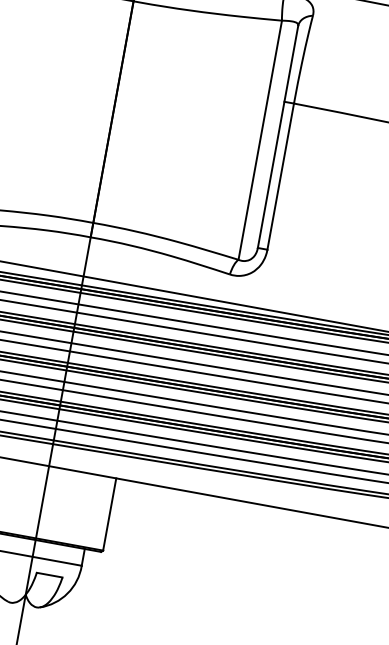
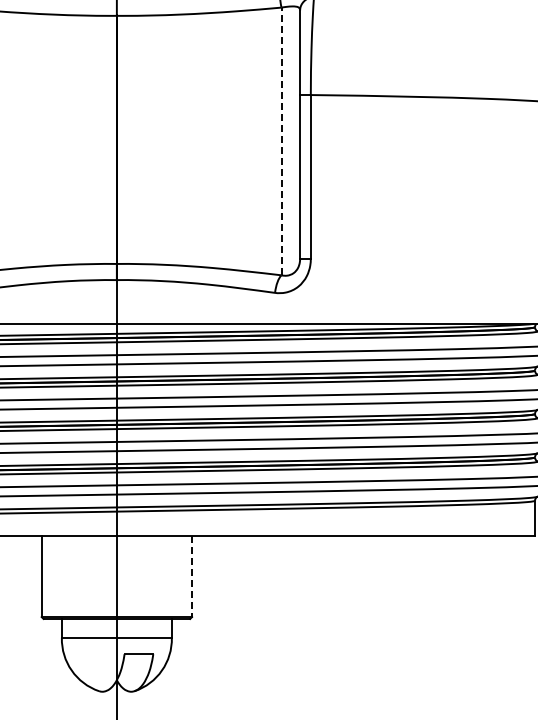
line: (260, 140) -> (281, 141), solid -> dashed
line: (109, 515) -> (192, 577), solid -> dashed

